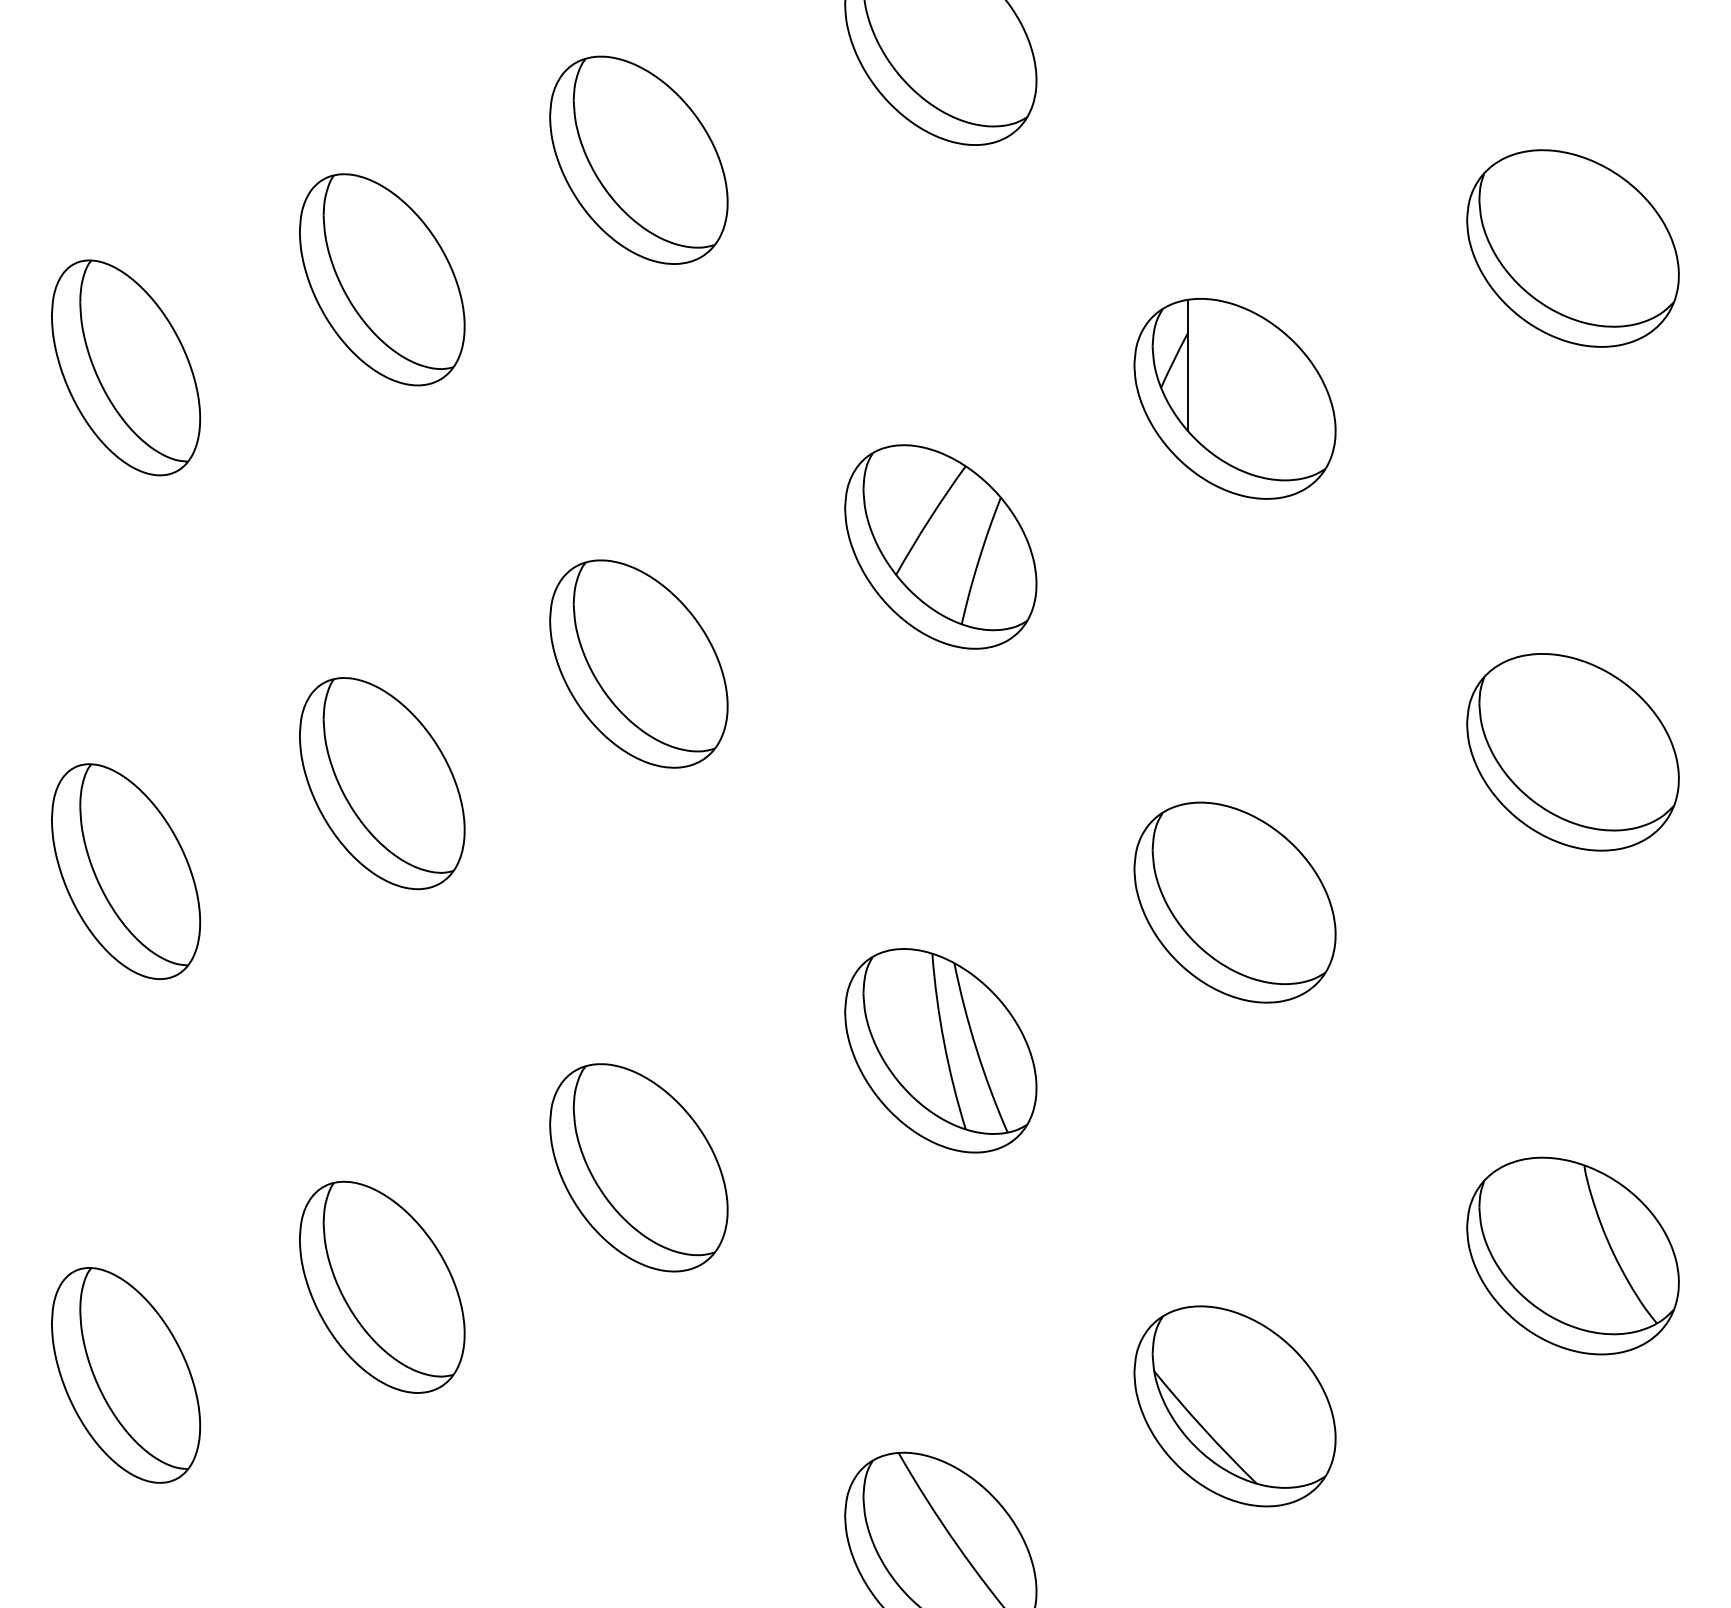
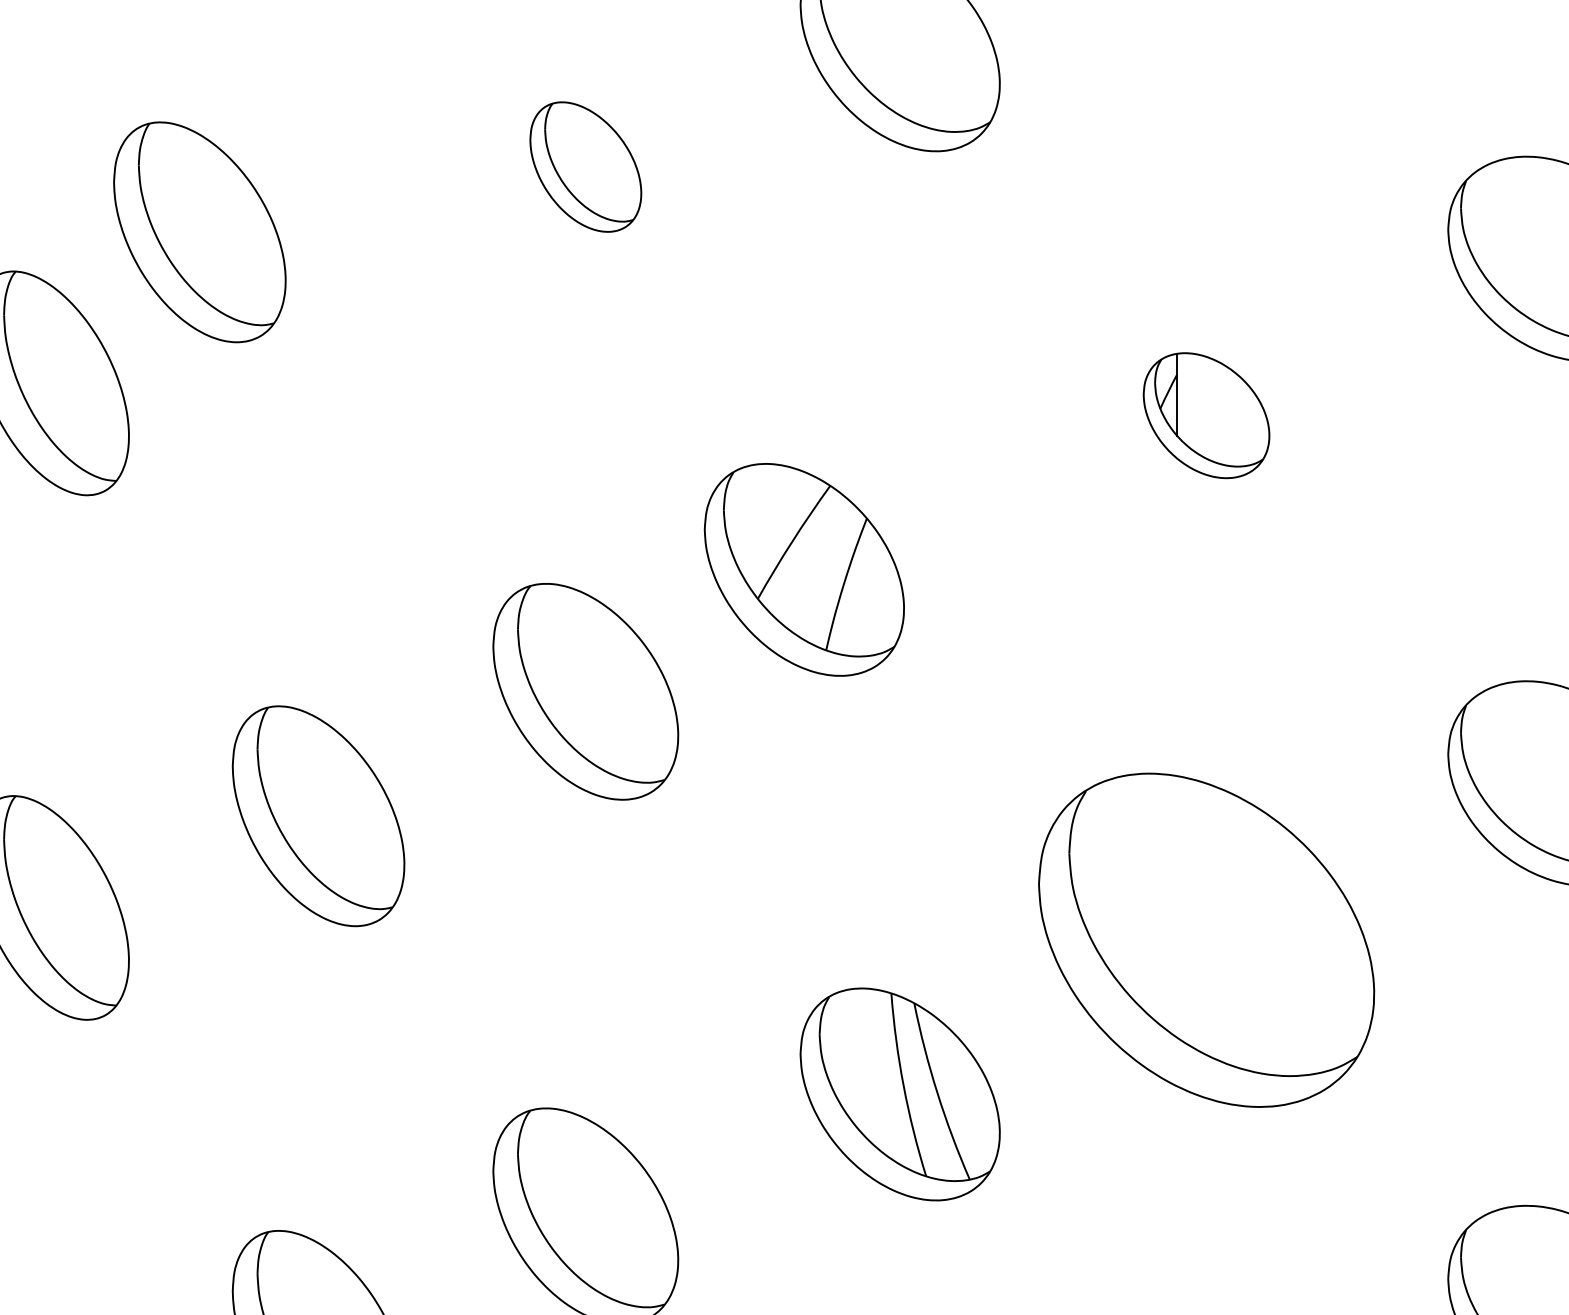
part: (638, 159) -> (585, 166), size x0.6
part: (382, 279) -> (200, 231), moved
part: (1234, 398) -> (1206, 415), size x0.6
part: (940, 546) -> (804, 569), moved
part: (1234, 902) -> (1206, 940), size x1.6

